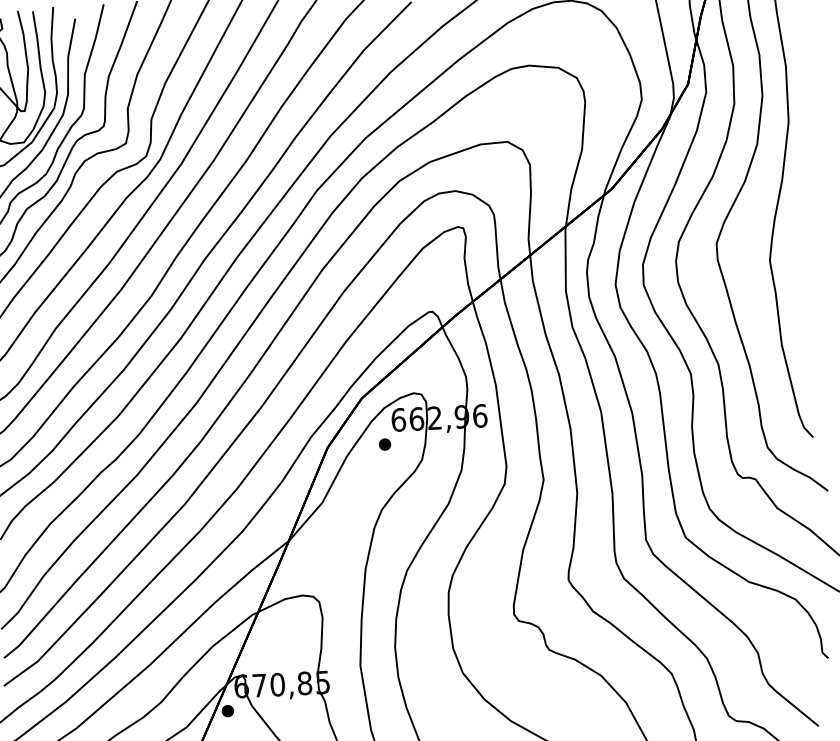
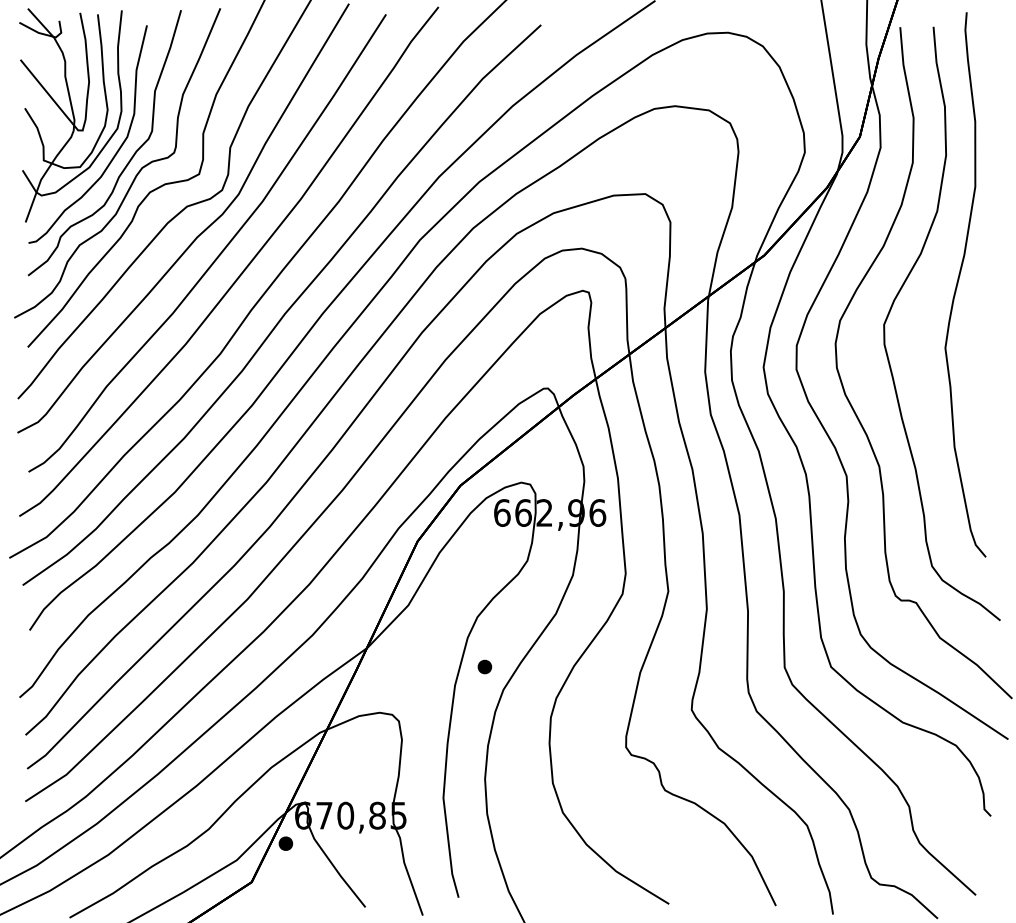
part: (384, 444) -> (484, 666), moved

